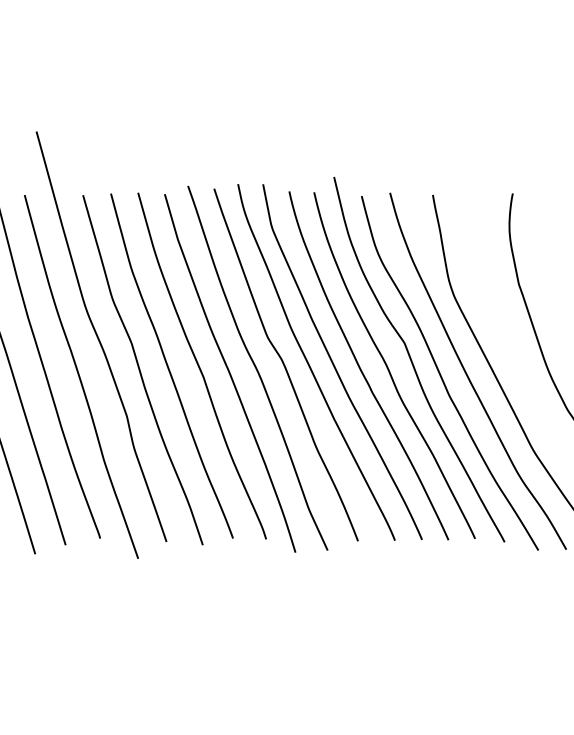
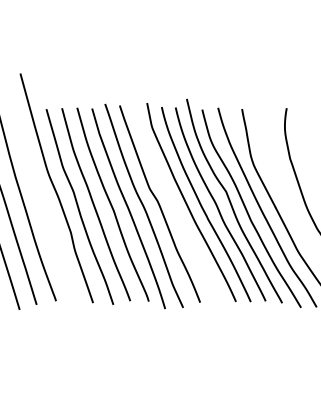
curve: (310, 363) -> (173, 203), removed
curve: (81, 376) -> (45, 210), removed

